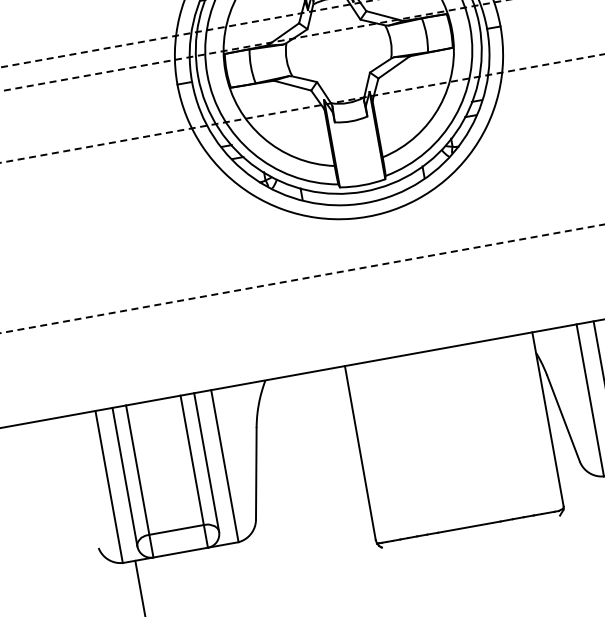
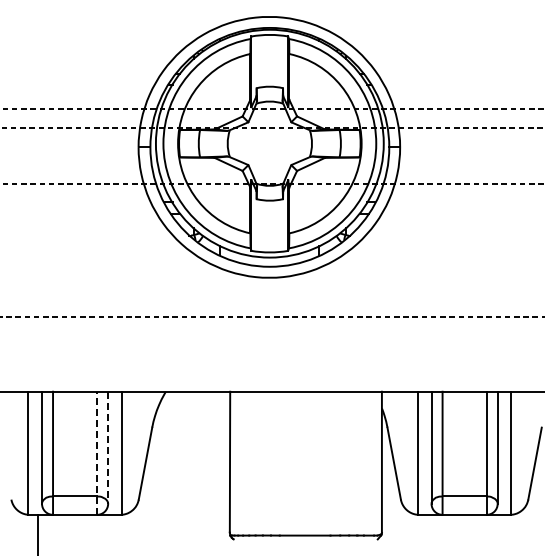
line: (207, 463) -> (108, 448), solid -> dashed
line: (194, 471) -> (97, 453), solid -> dashed

